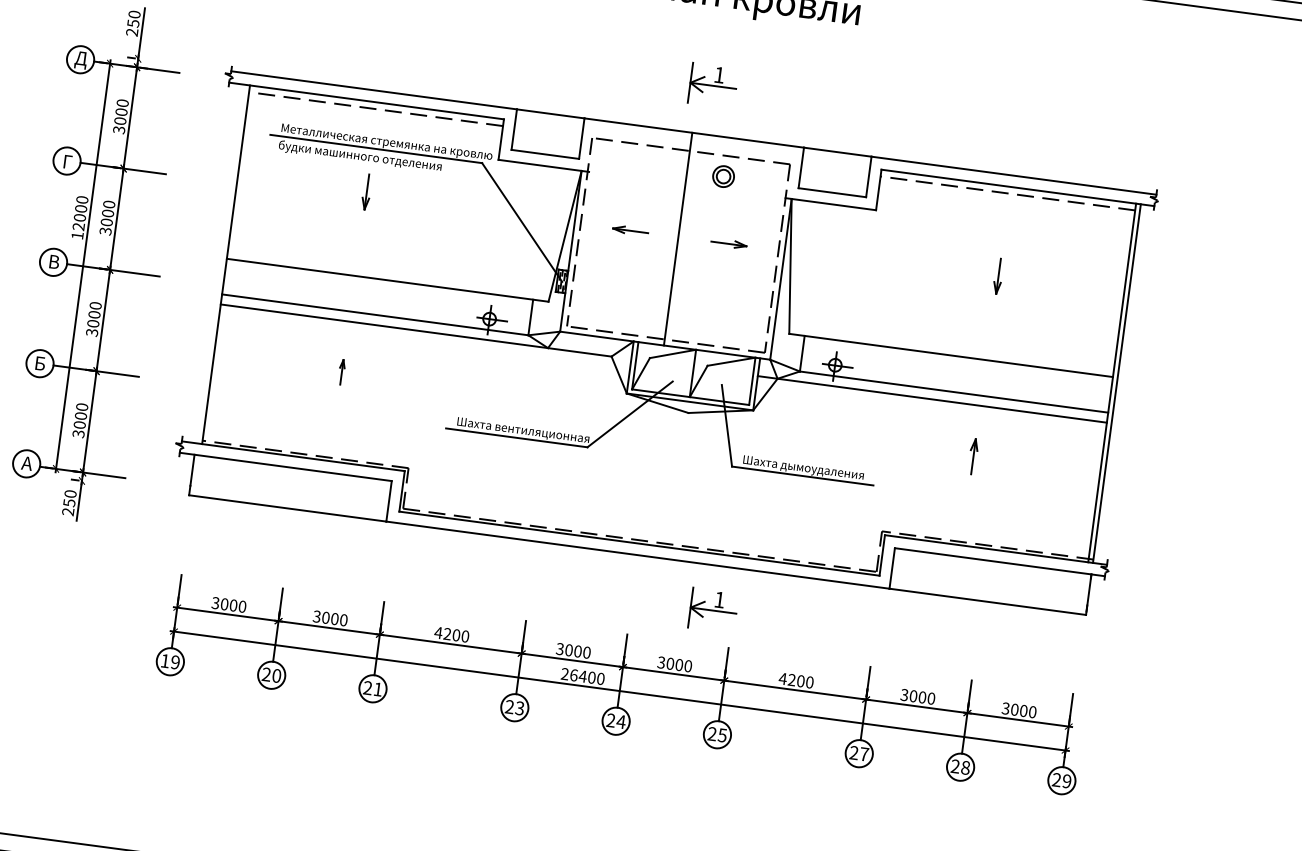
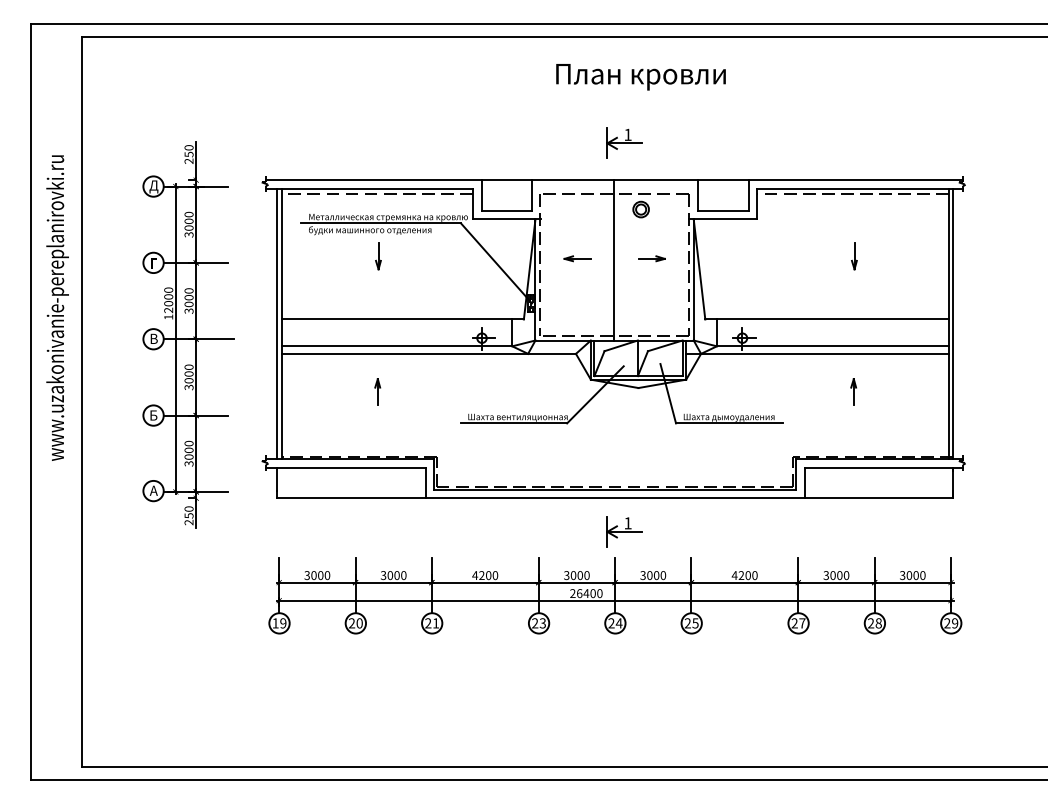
line: (219, 263) -> (276, 323), added
part: (341, 371) -> (377, 391), size x1.43
part: (713, 610) -> (624, 531), moved

